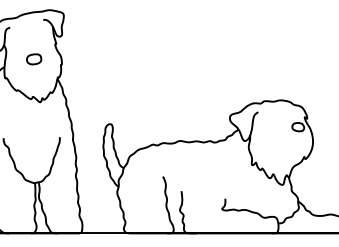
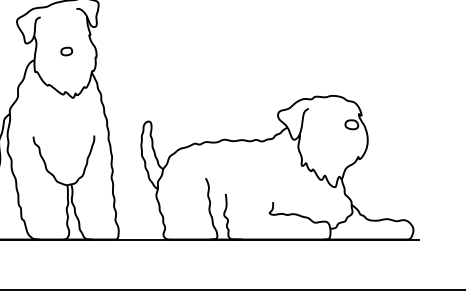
part: (34, 59) -> (66, 51), size x0.7

